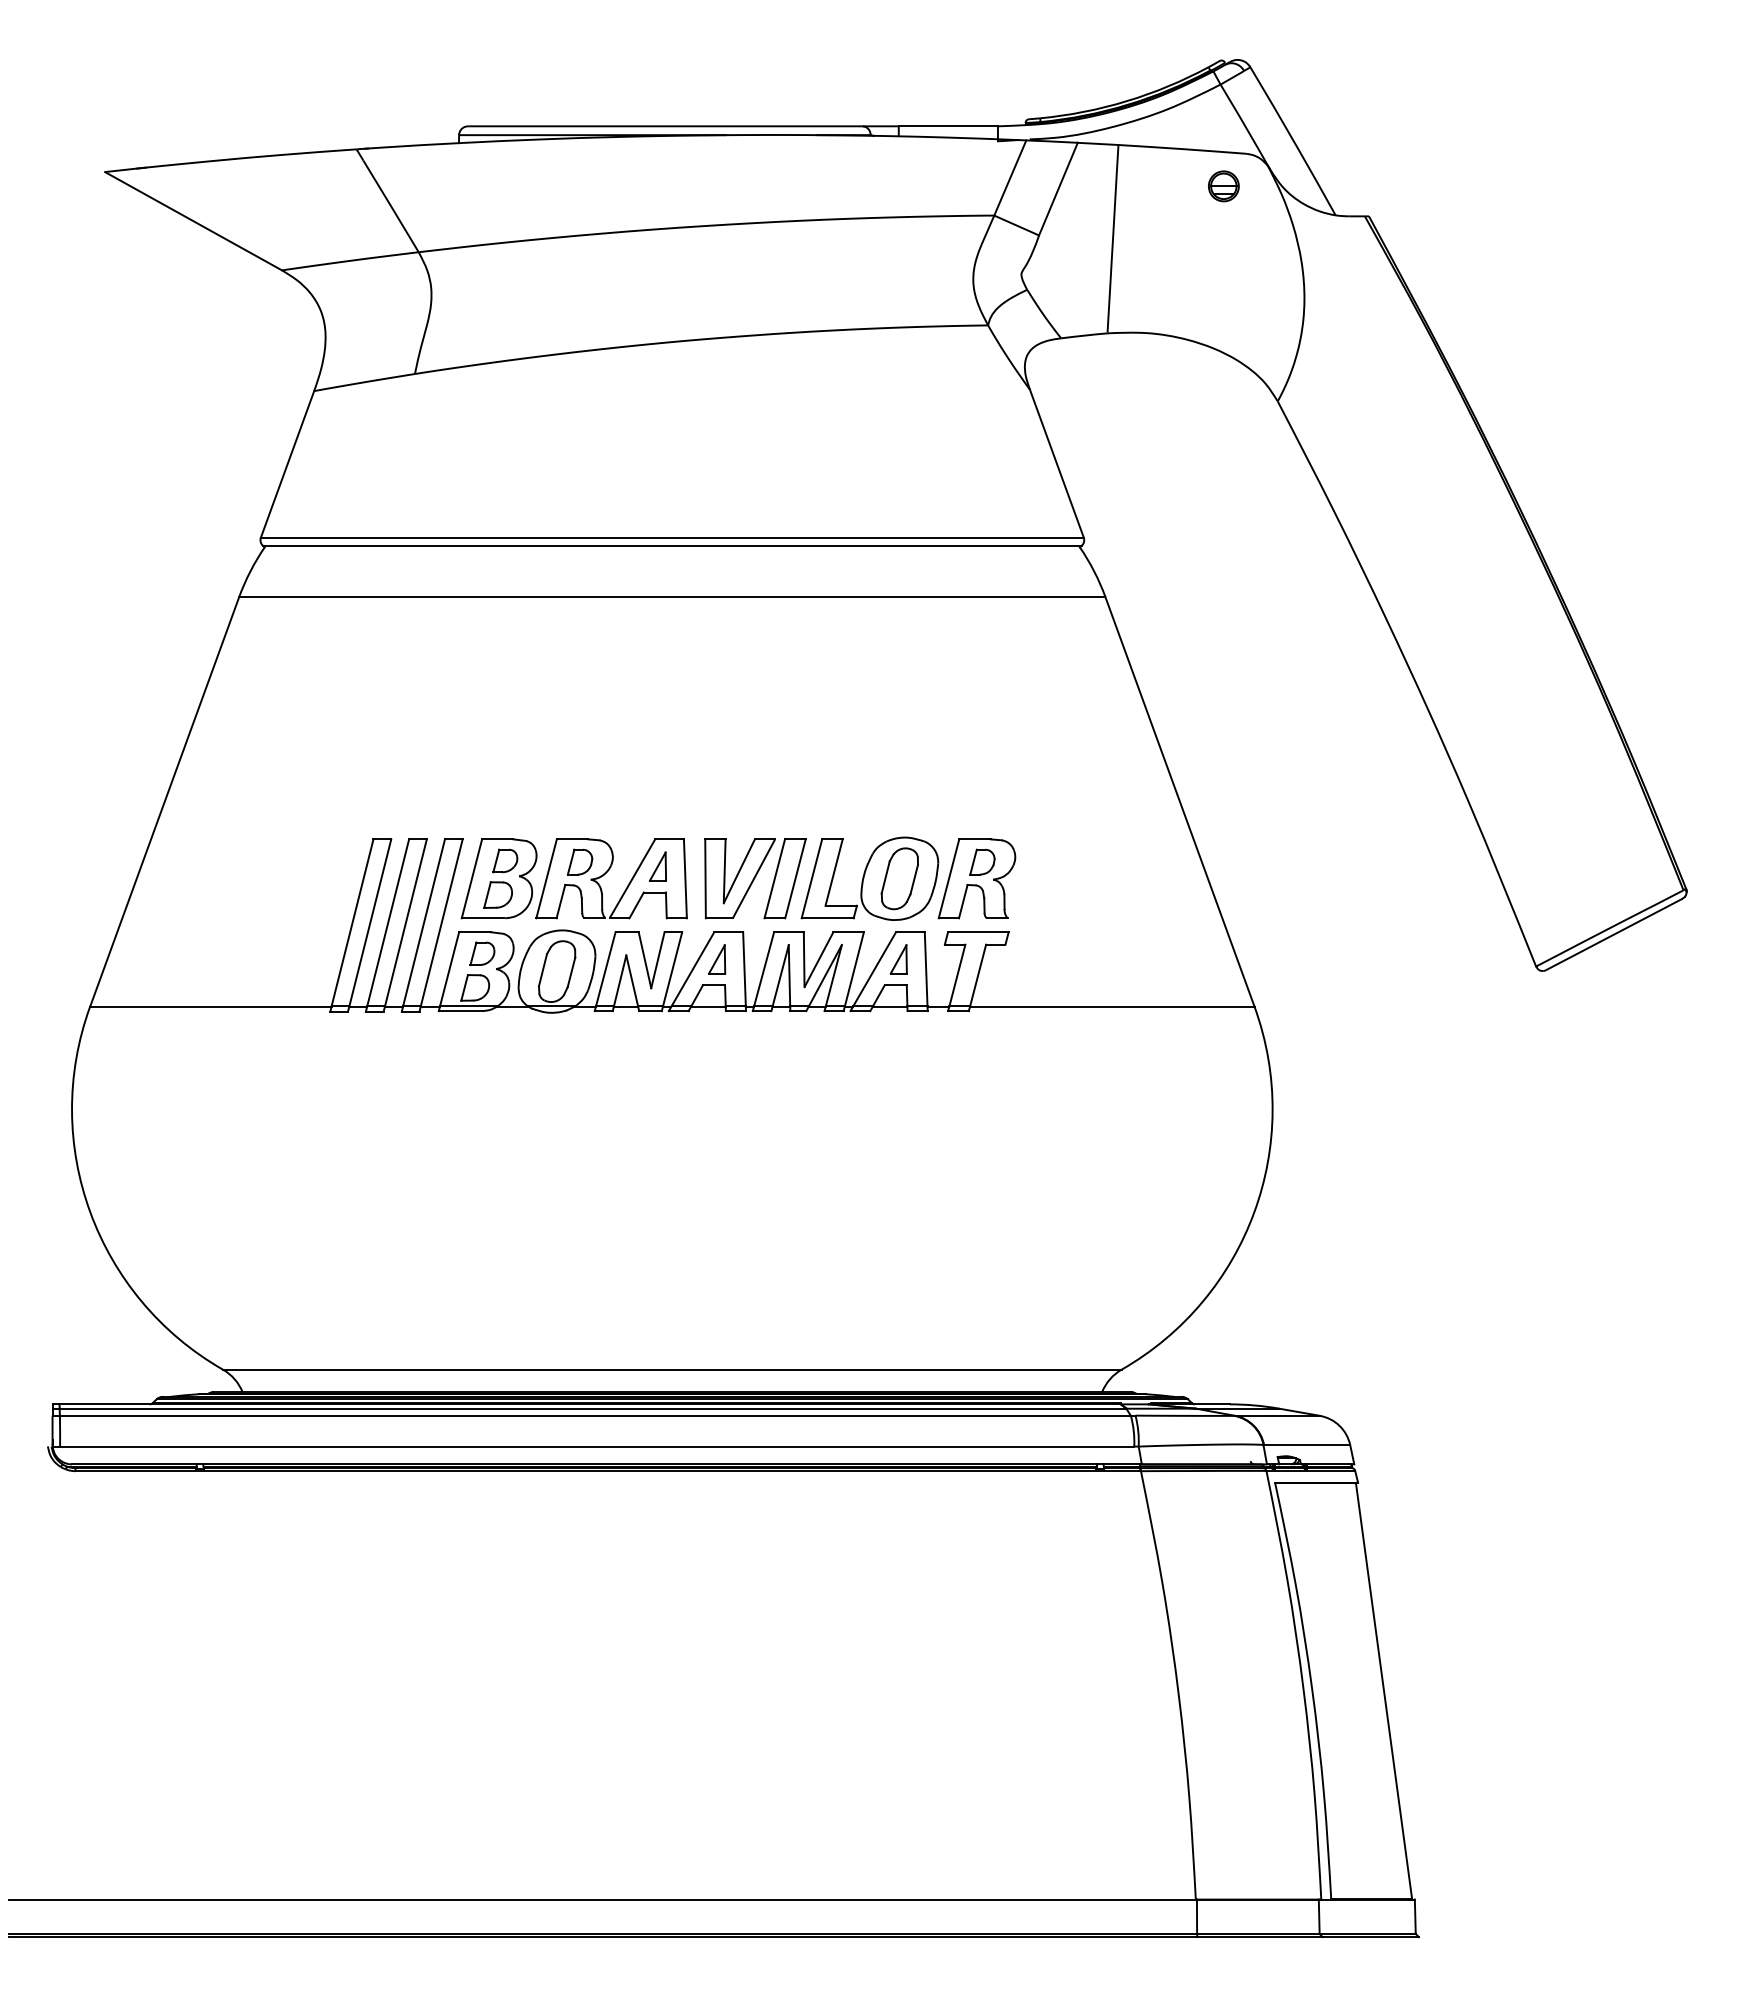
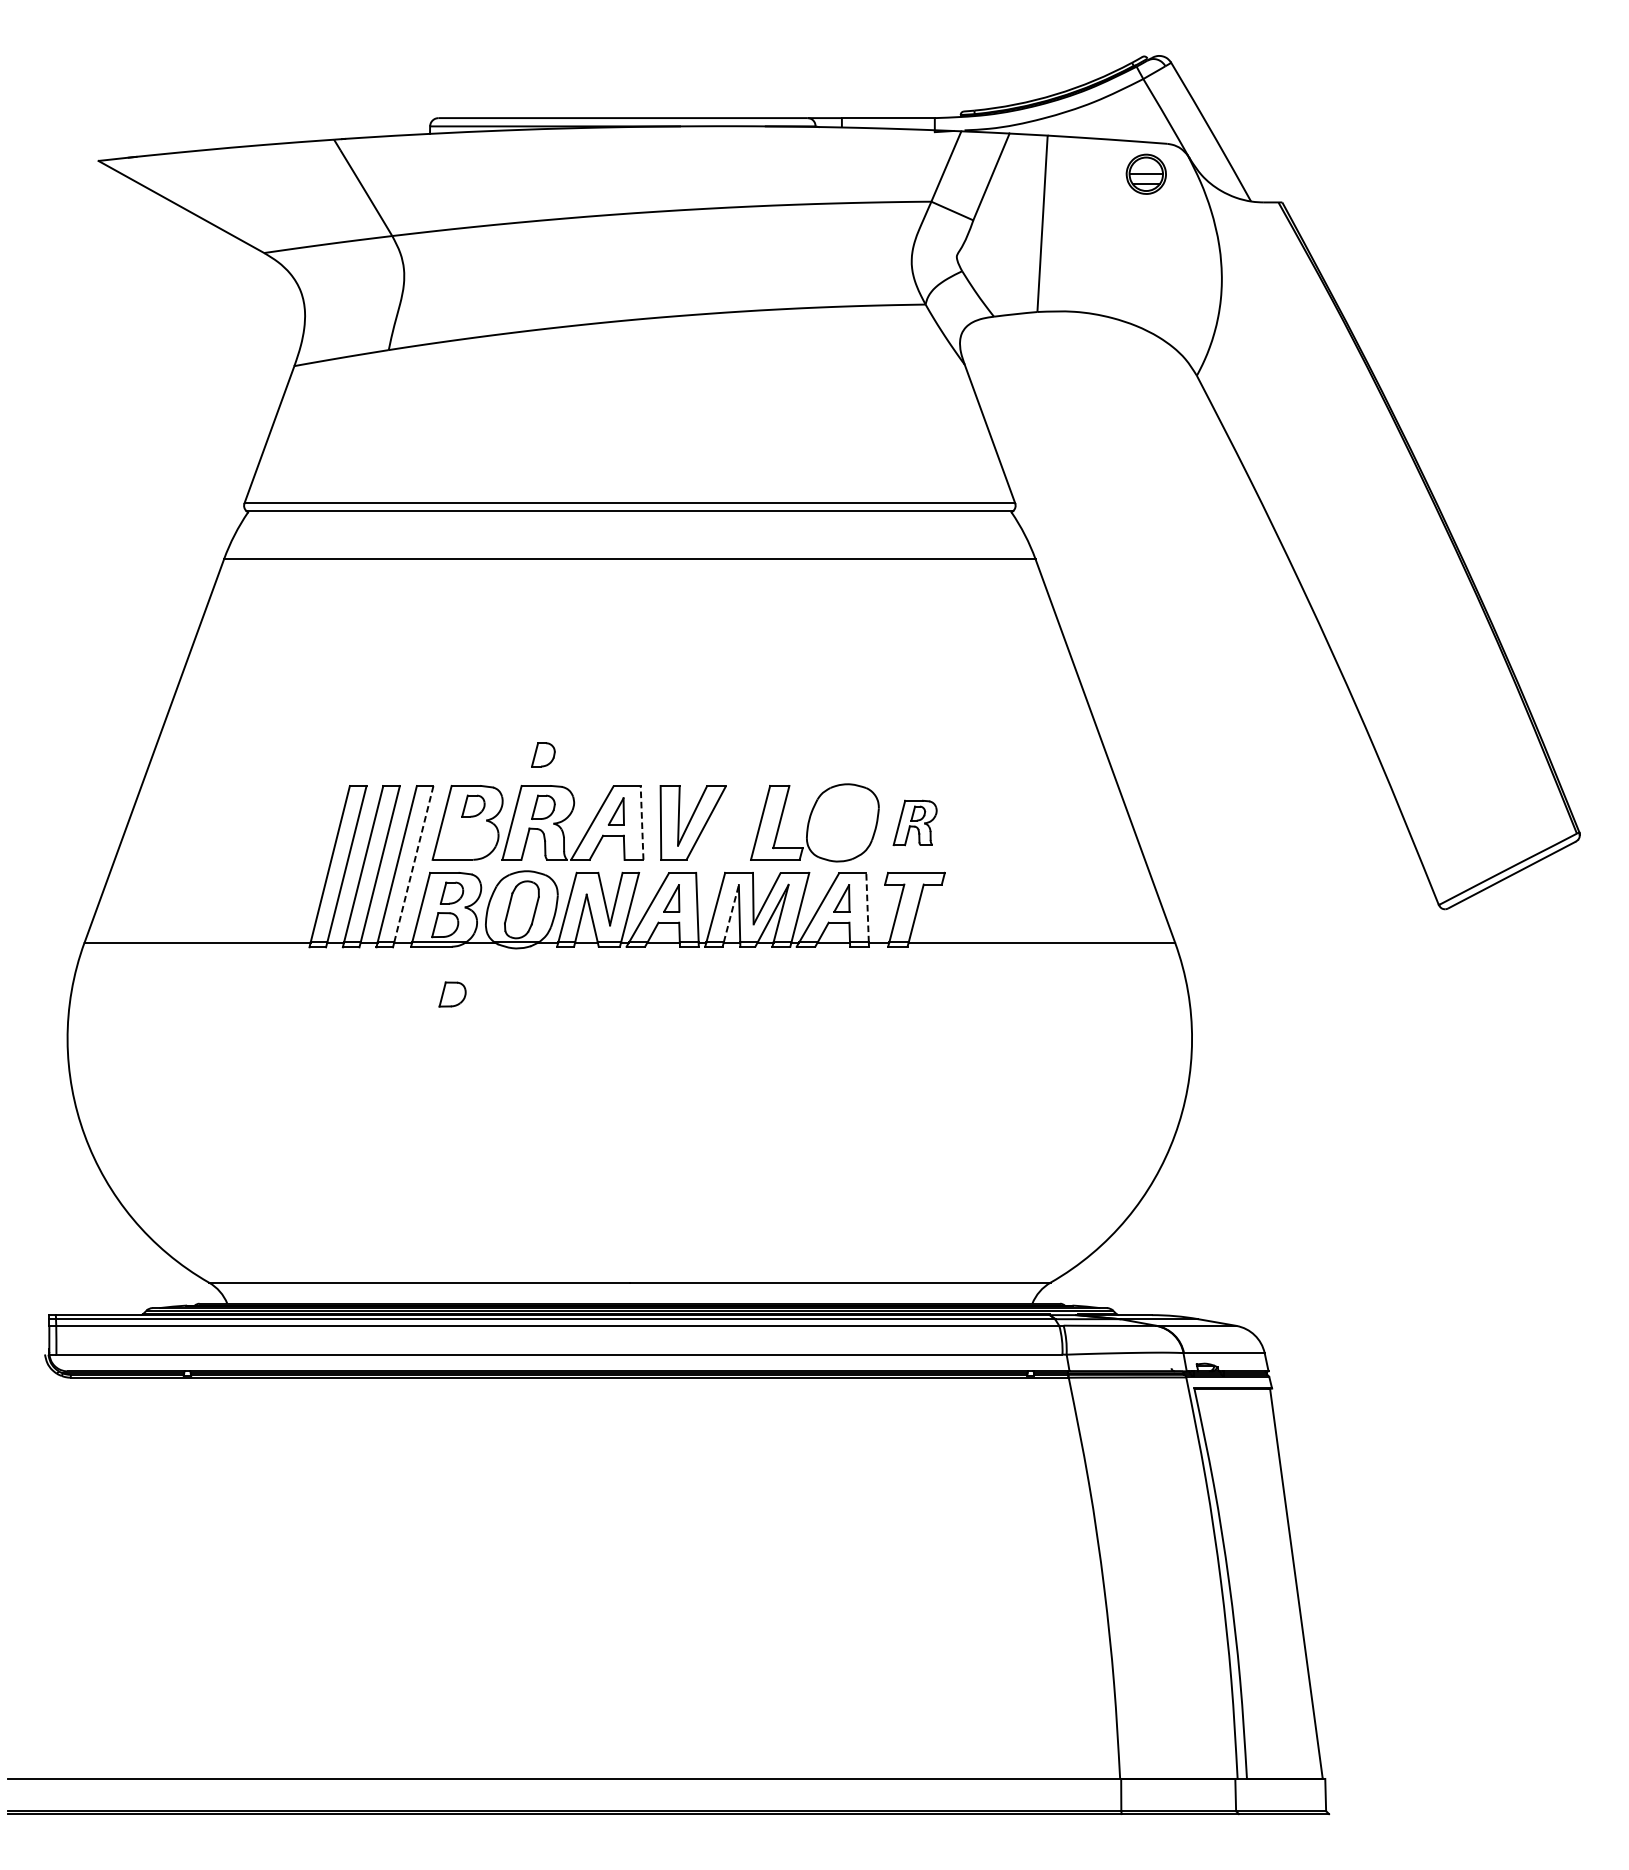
part: (1223, 186) -> (1146, 174), size x1.4
part: (580, 805) -> (543, 754), added
line: (685, 878) -> (642, 822), solid -> dashed
part: (784, 878) -> (734, 822), removed
part: (899, 878) -> (842, 822), removed
part: (976, 878) -> (914, 822), size x0.6
part: (497, 894) -> (452, 994), moved
line: (441, 922) -> (413, 863), solid -> dashed
line: (926, 968) -> (867, 906), solid -> dashed
line: (780, 975) -> (731, 913), solid -> dashed

